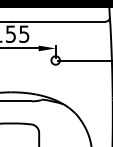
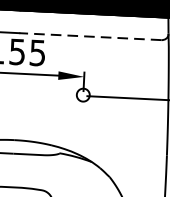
line: (58, 21) -> (90, 36), solid -> dashed

